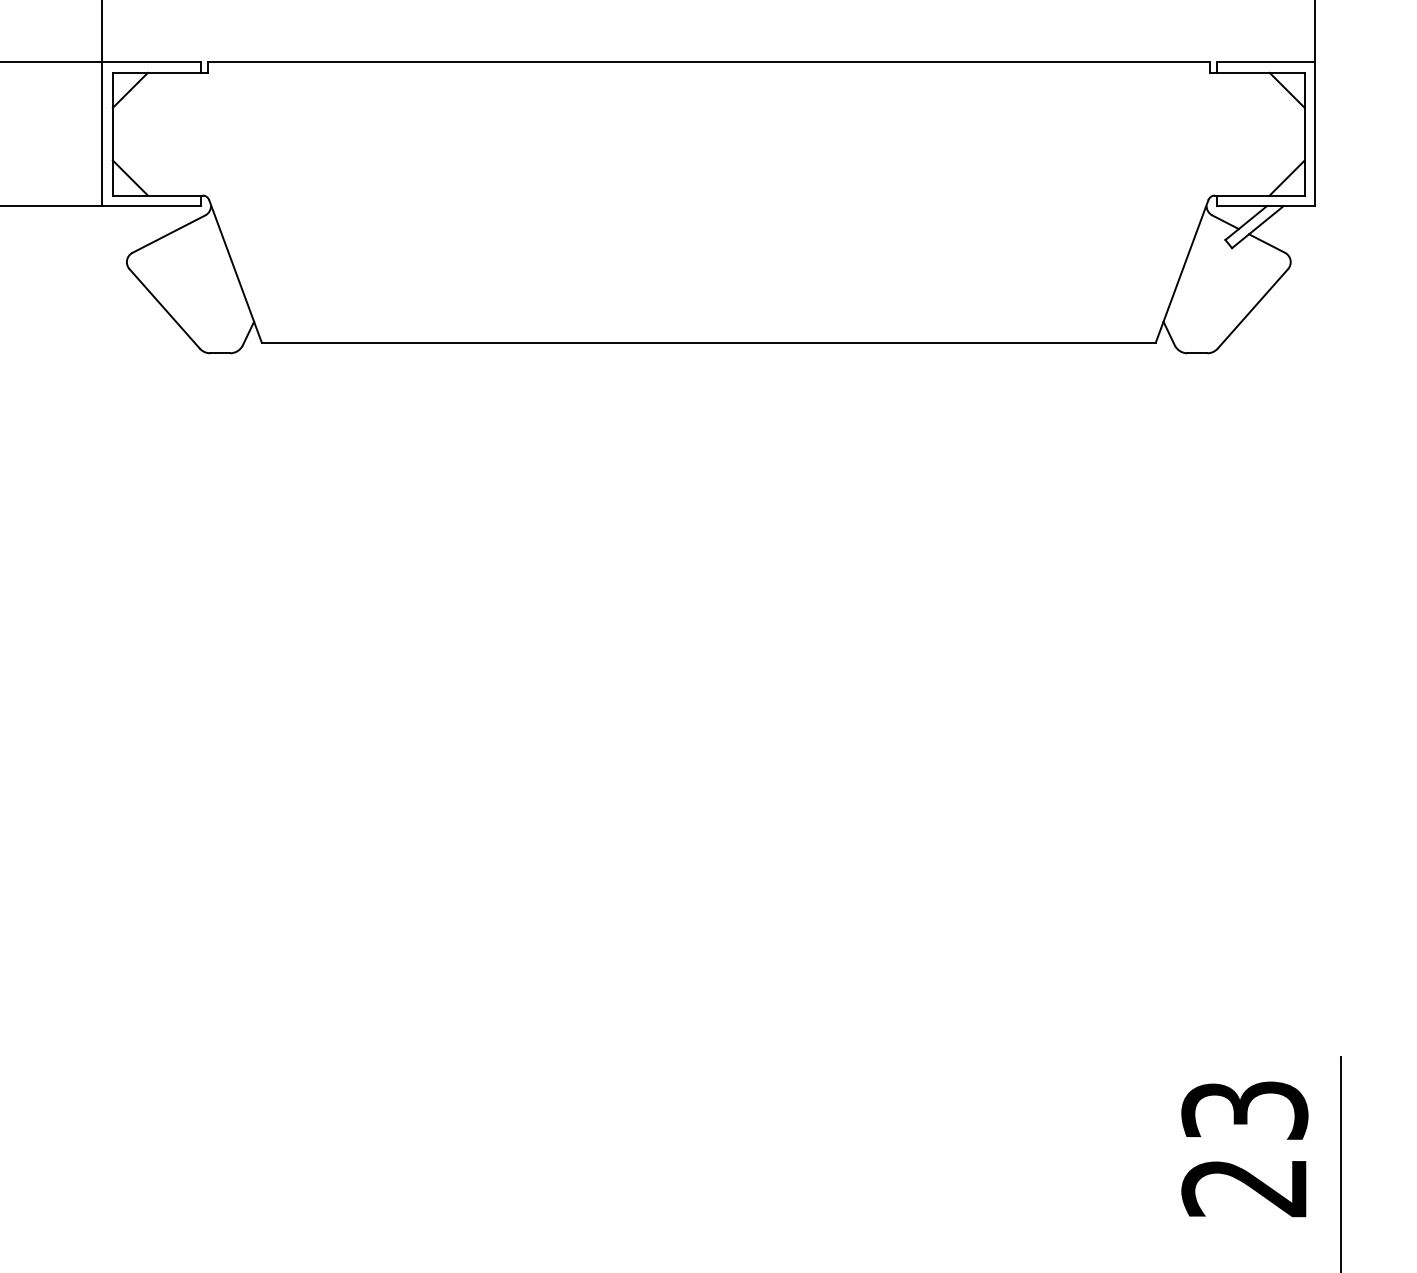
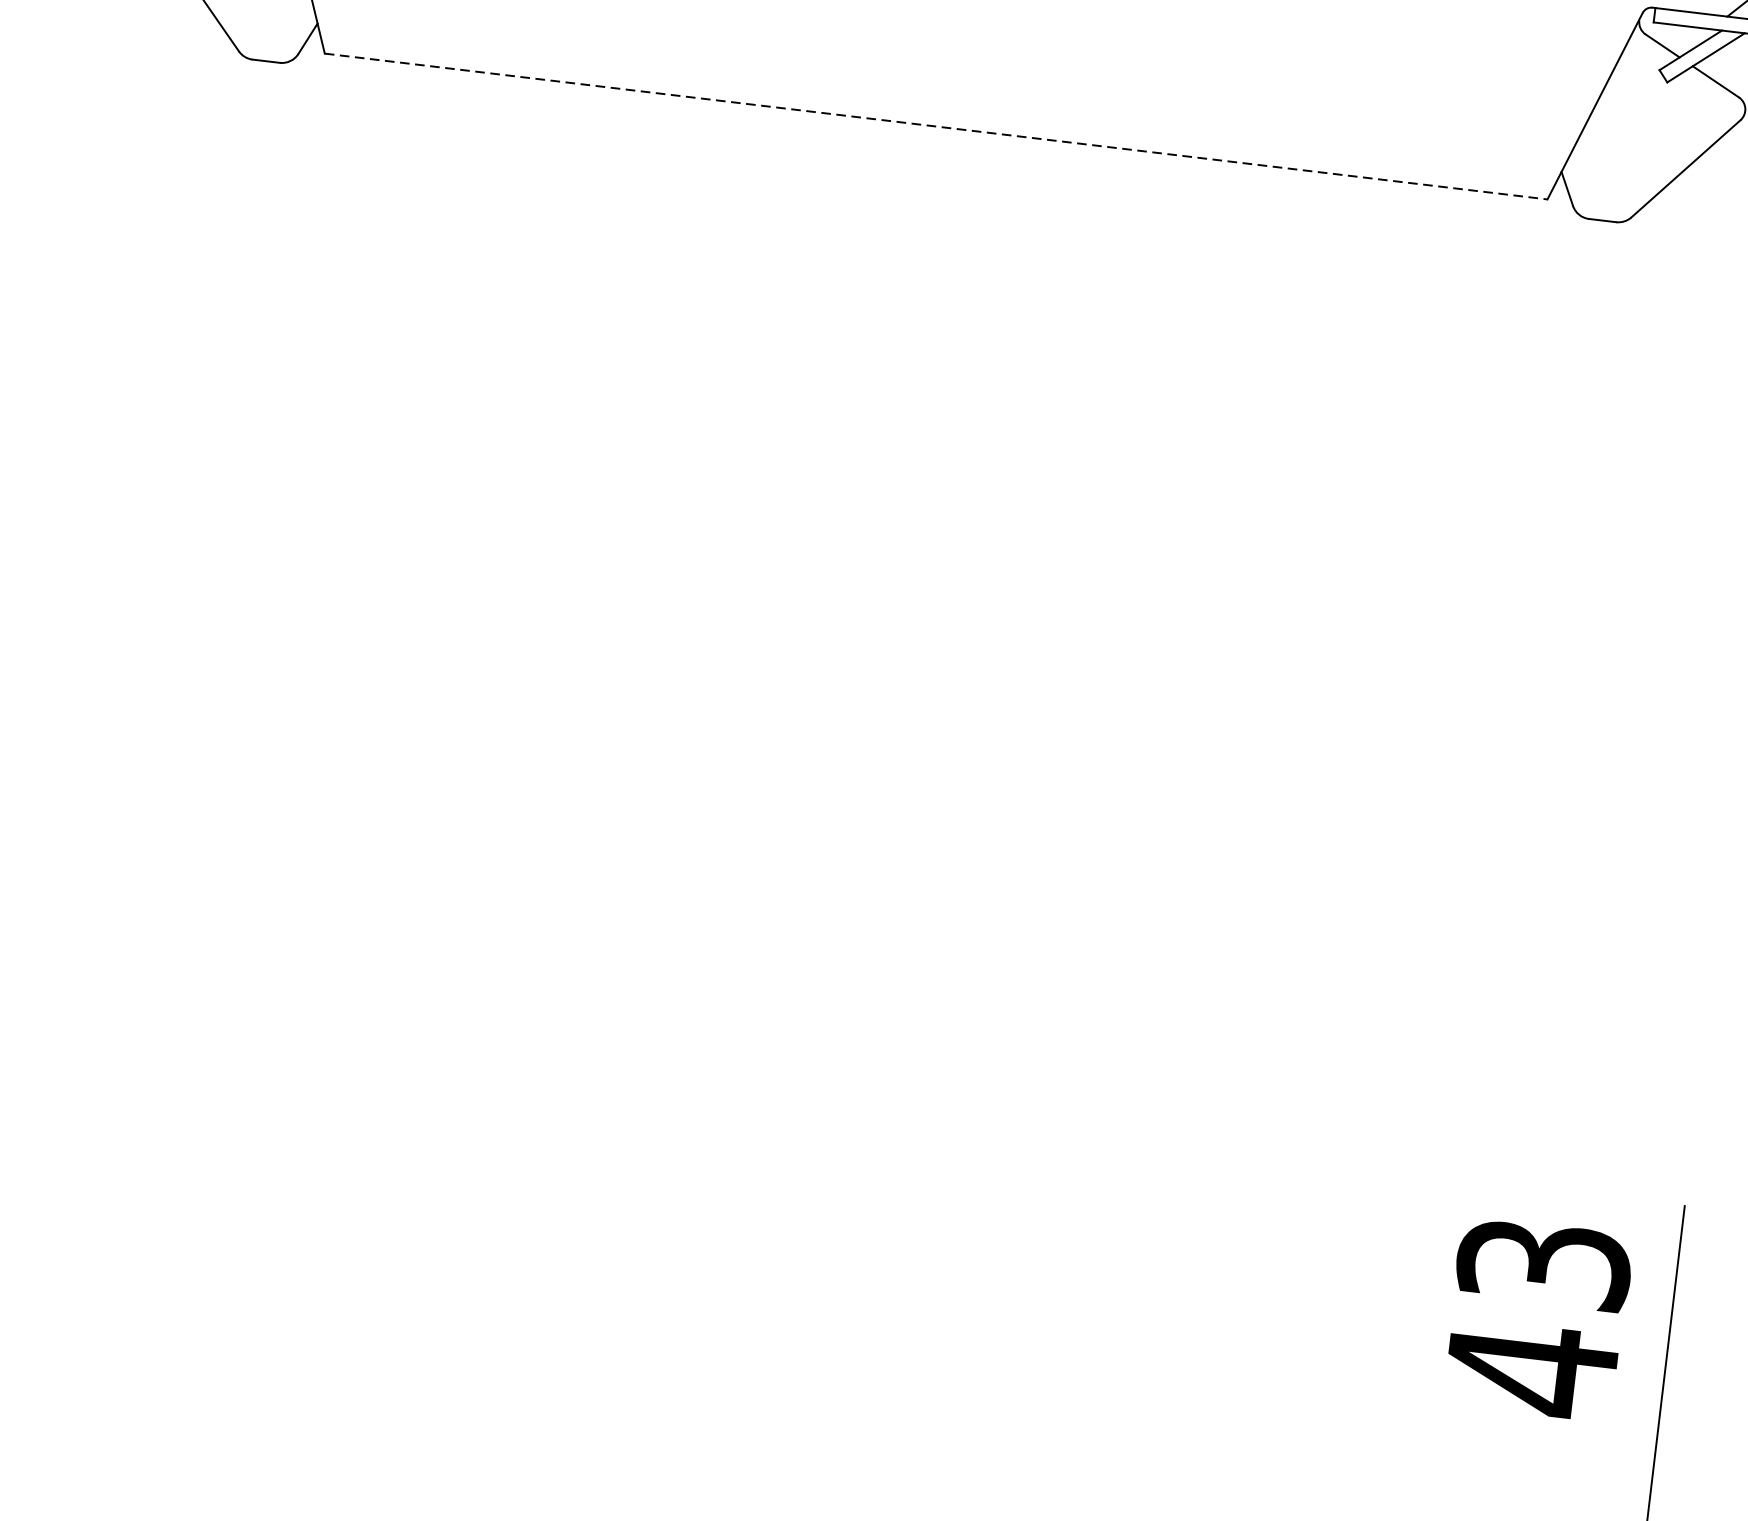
line: (708, 342) -> (935, 126), solid -> dashed
text: (1243, 1187) -> (1529, 1369), 23 -> 43

